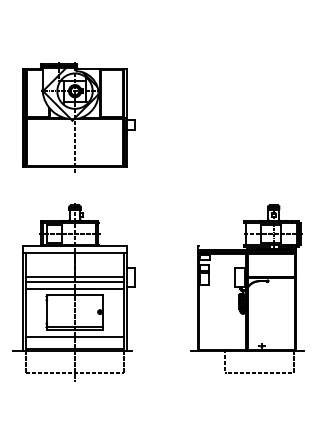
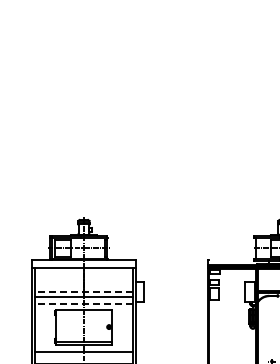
part: (78, 117) -> (87, 131), removed
line: (74, 277) -> (83, 292), solid -> dashed
line: (74, 289) -> (83, 304), solid -> dashed

